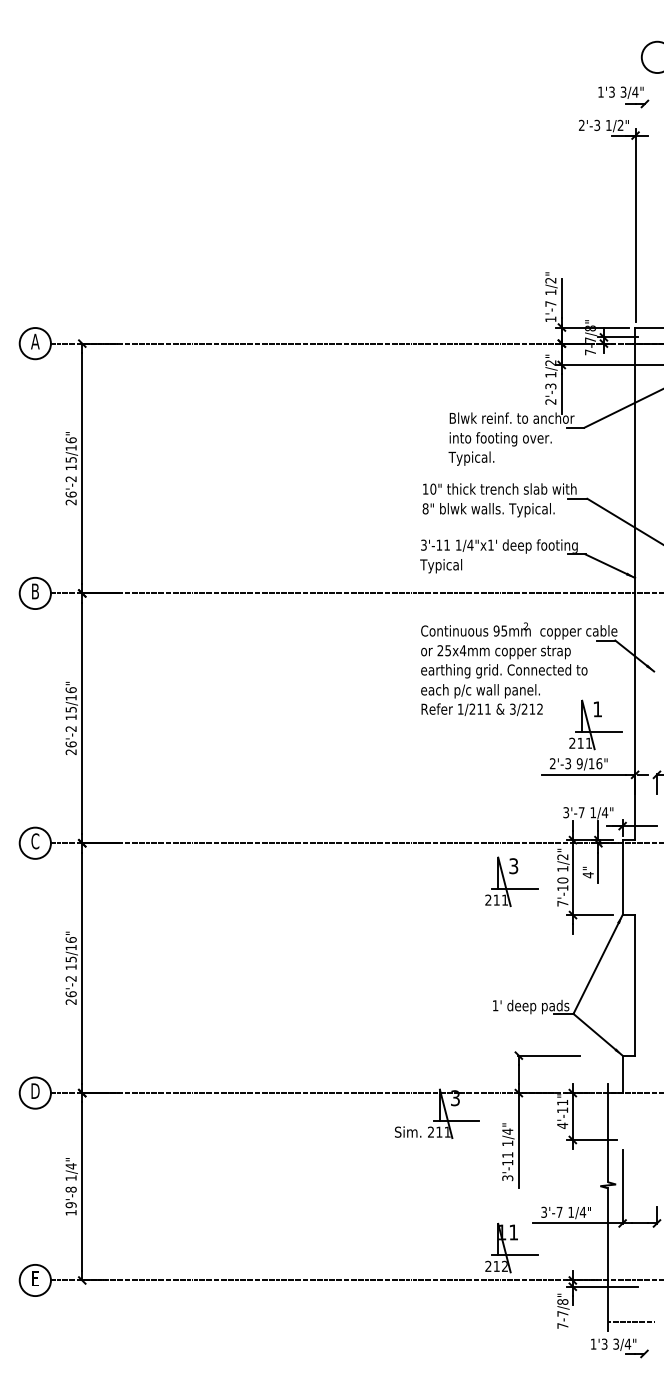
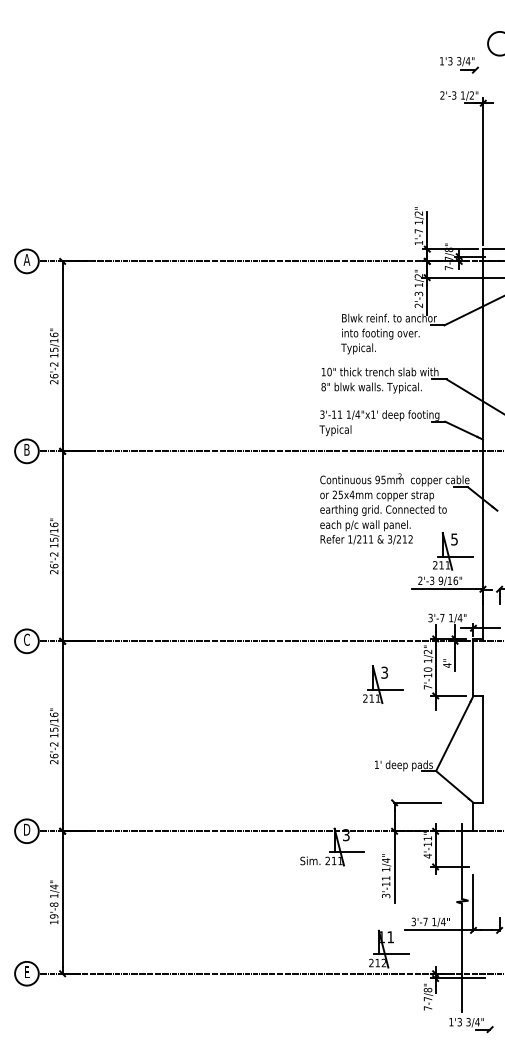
part: (623, 97) -> (459, 65), moved
text: (597, 709) -> (454, 539), 1 -> 5
part: (512, 881) -> (383, 684), moved
line: (631, 1322) -> (480, 1005), removed

